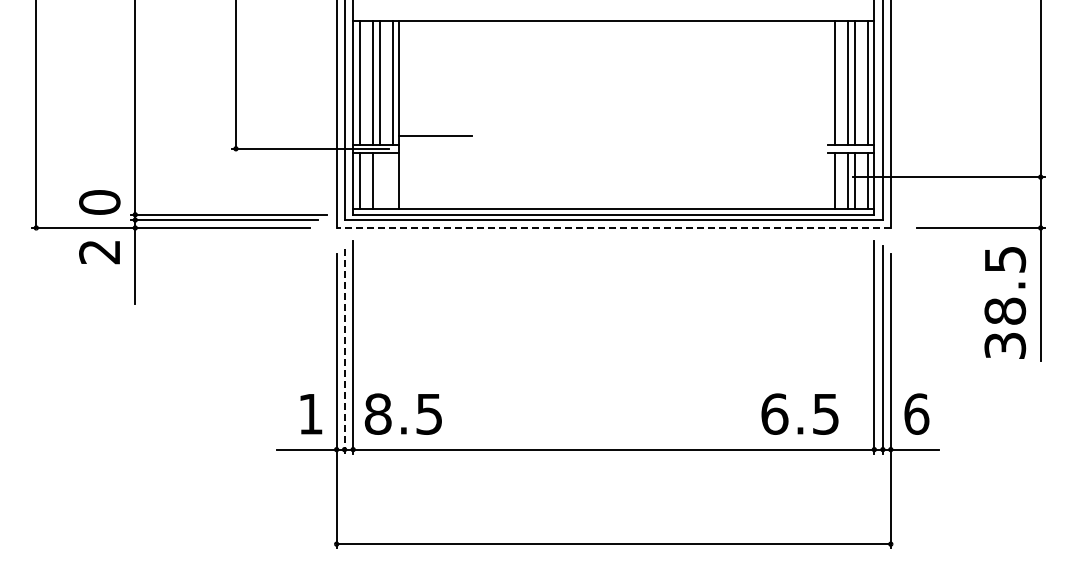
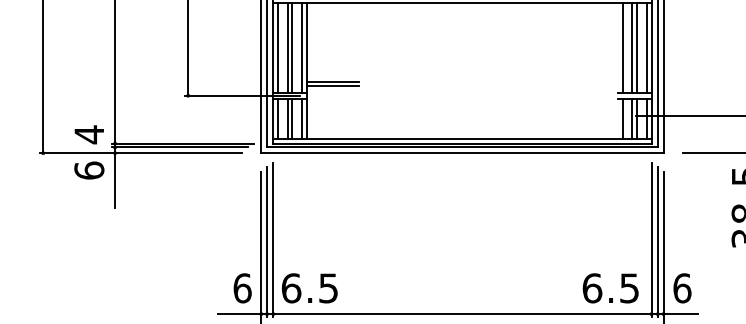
line: (435, 129) -> (333, 81), added
line: (379, 180) -> (292, 118), added
line: (392, 180) -> (301, 118), added
text: (99, 202) -> (89, 134), 0 -> 4
line: (613, 227) -> (462, 152), dashed -> solid
text: (99, 251) -> (89, 170), 2 -> 6
line: (344, 350) -> (266, 242), dashed -> solid
text: (310, 413) -> (242, 287), 1 -> 6
text: (377, 413) -> (290, 287), 8.5 -> 6.5
text: (799, 413) -> (610, 287), moved

